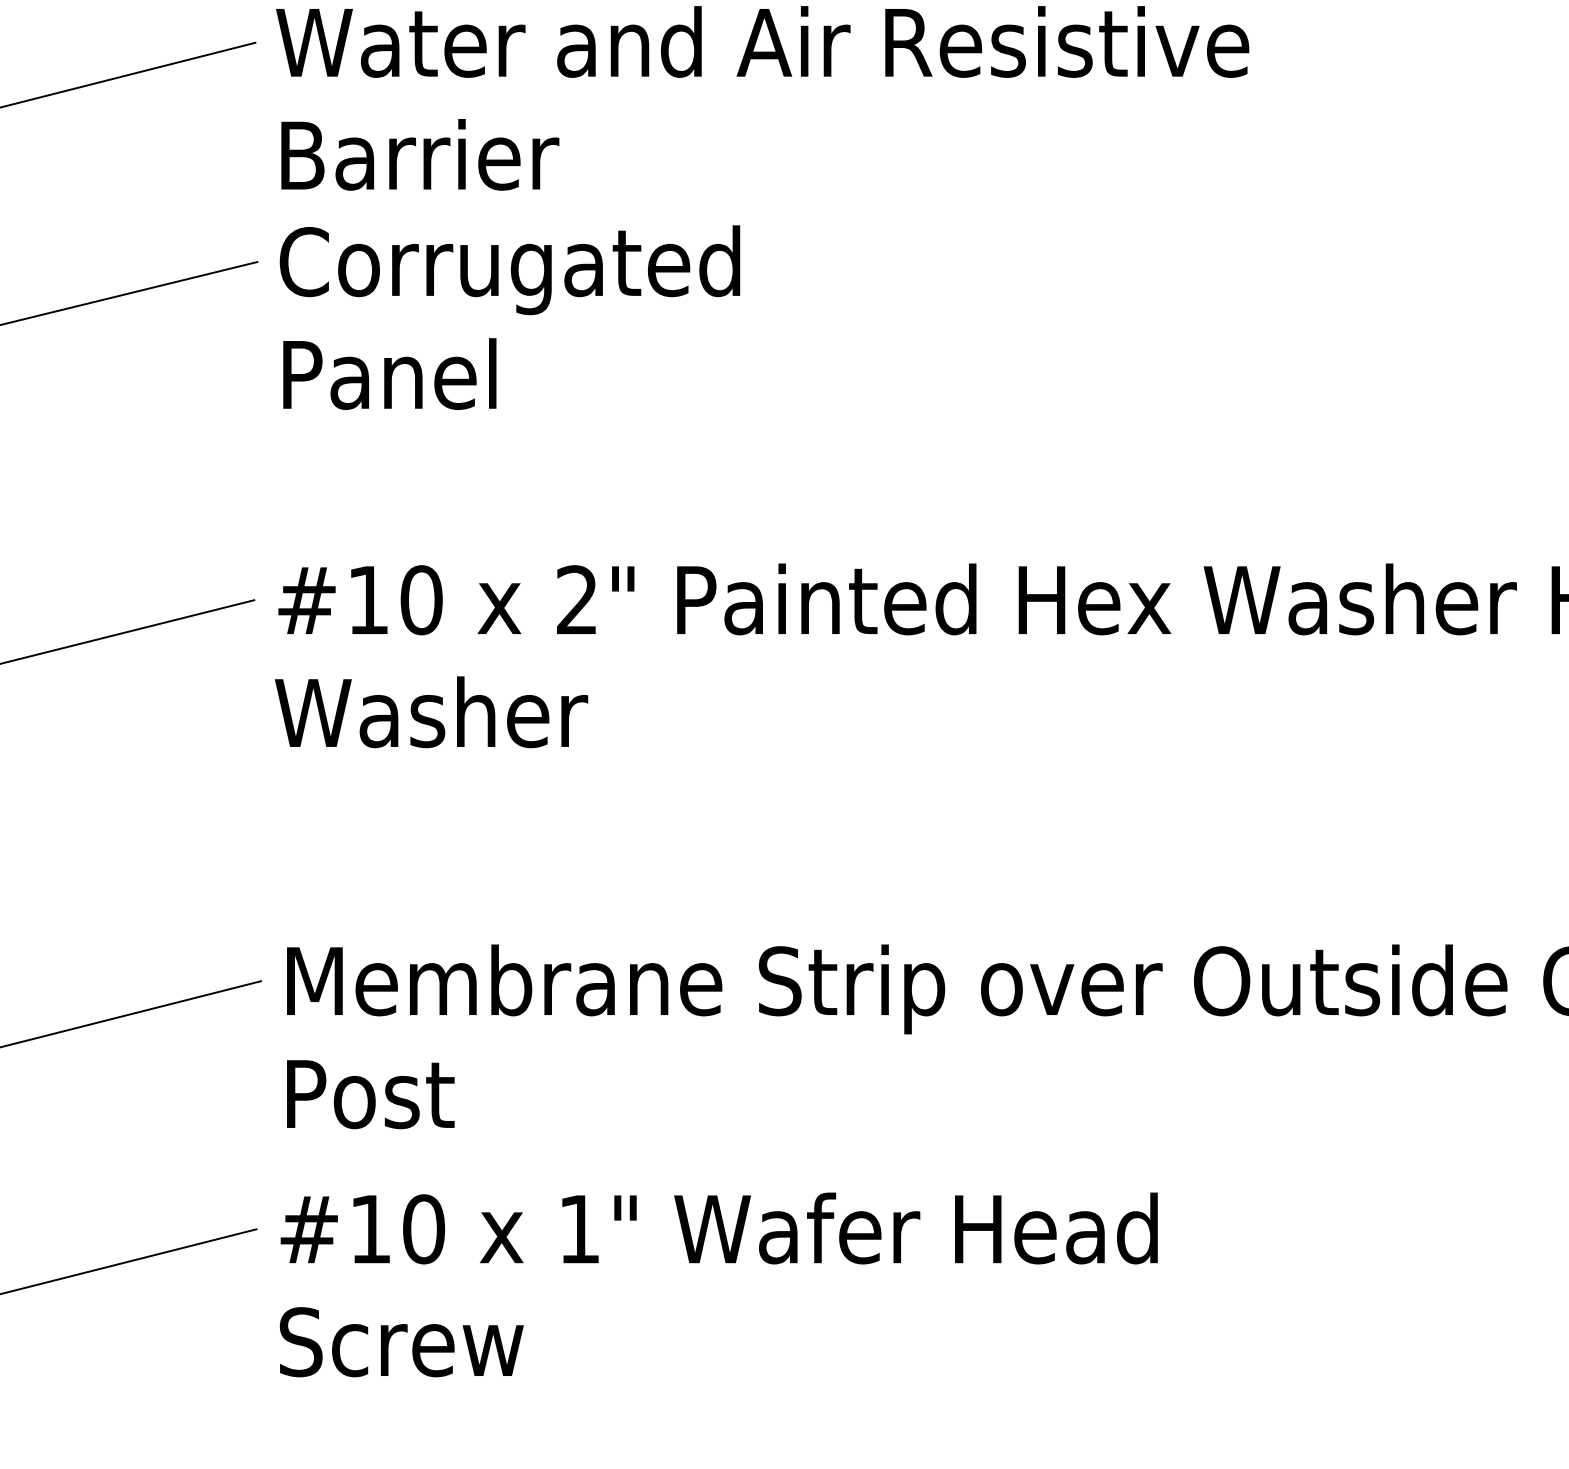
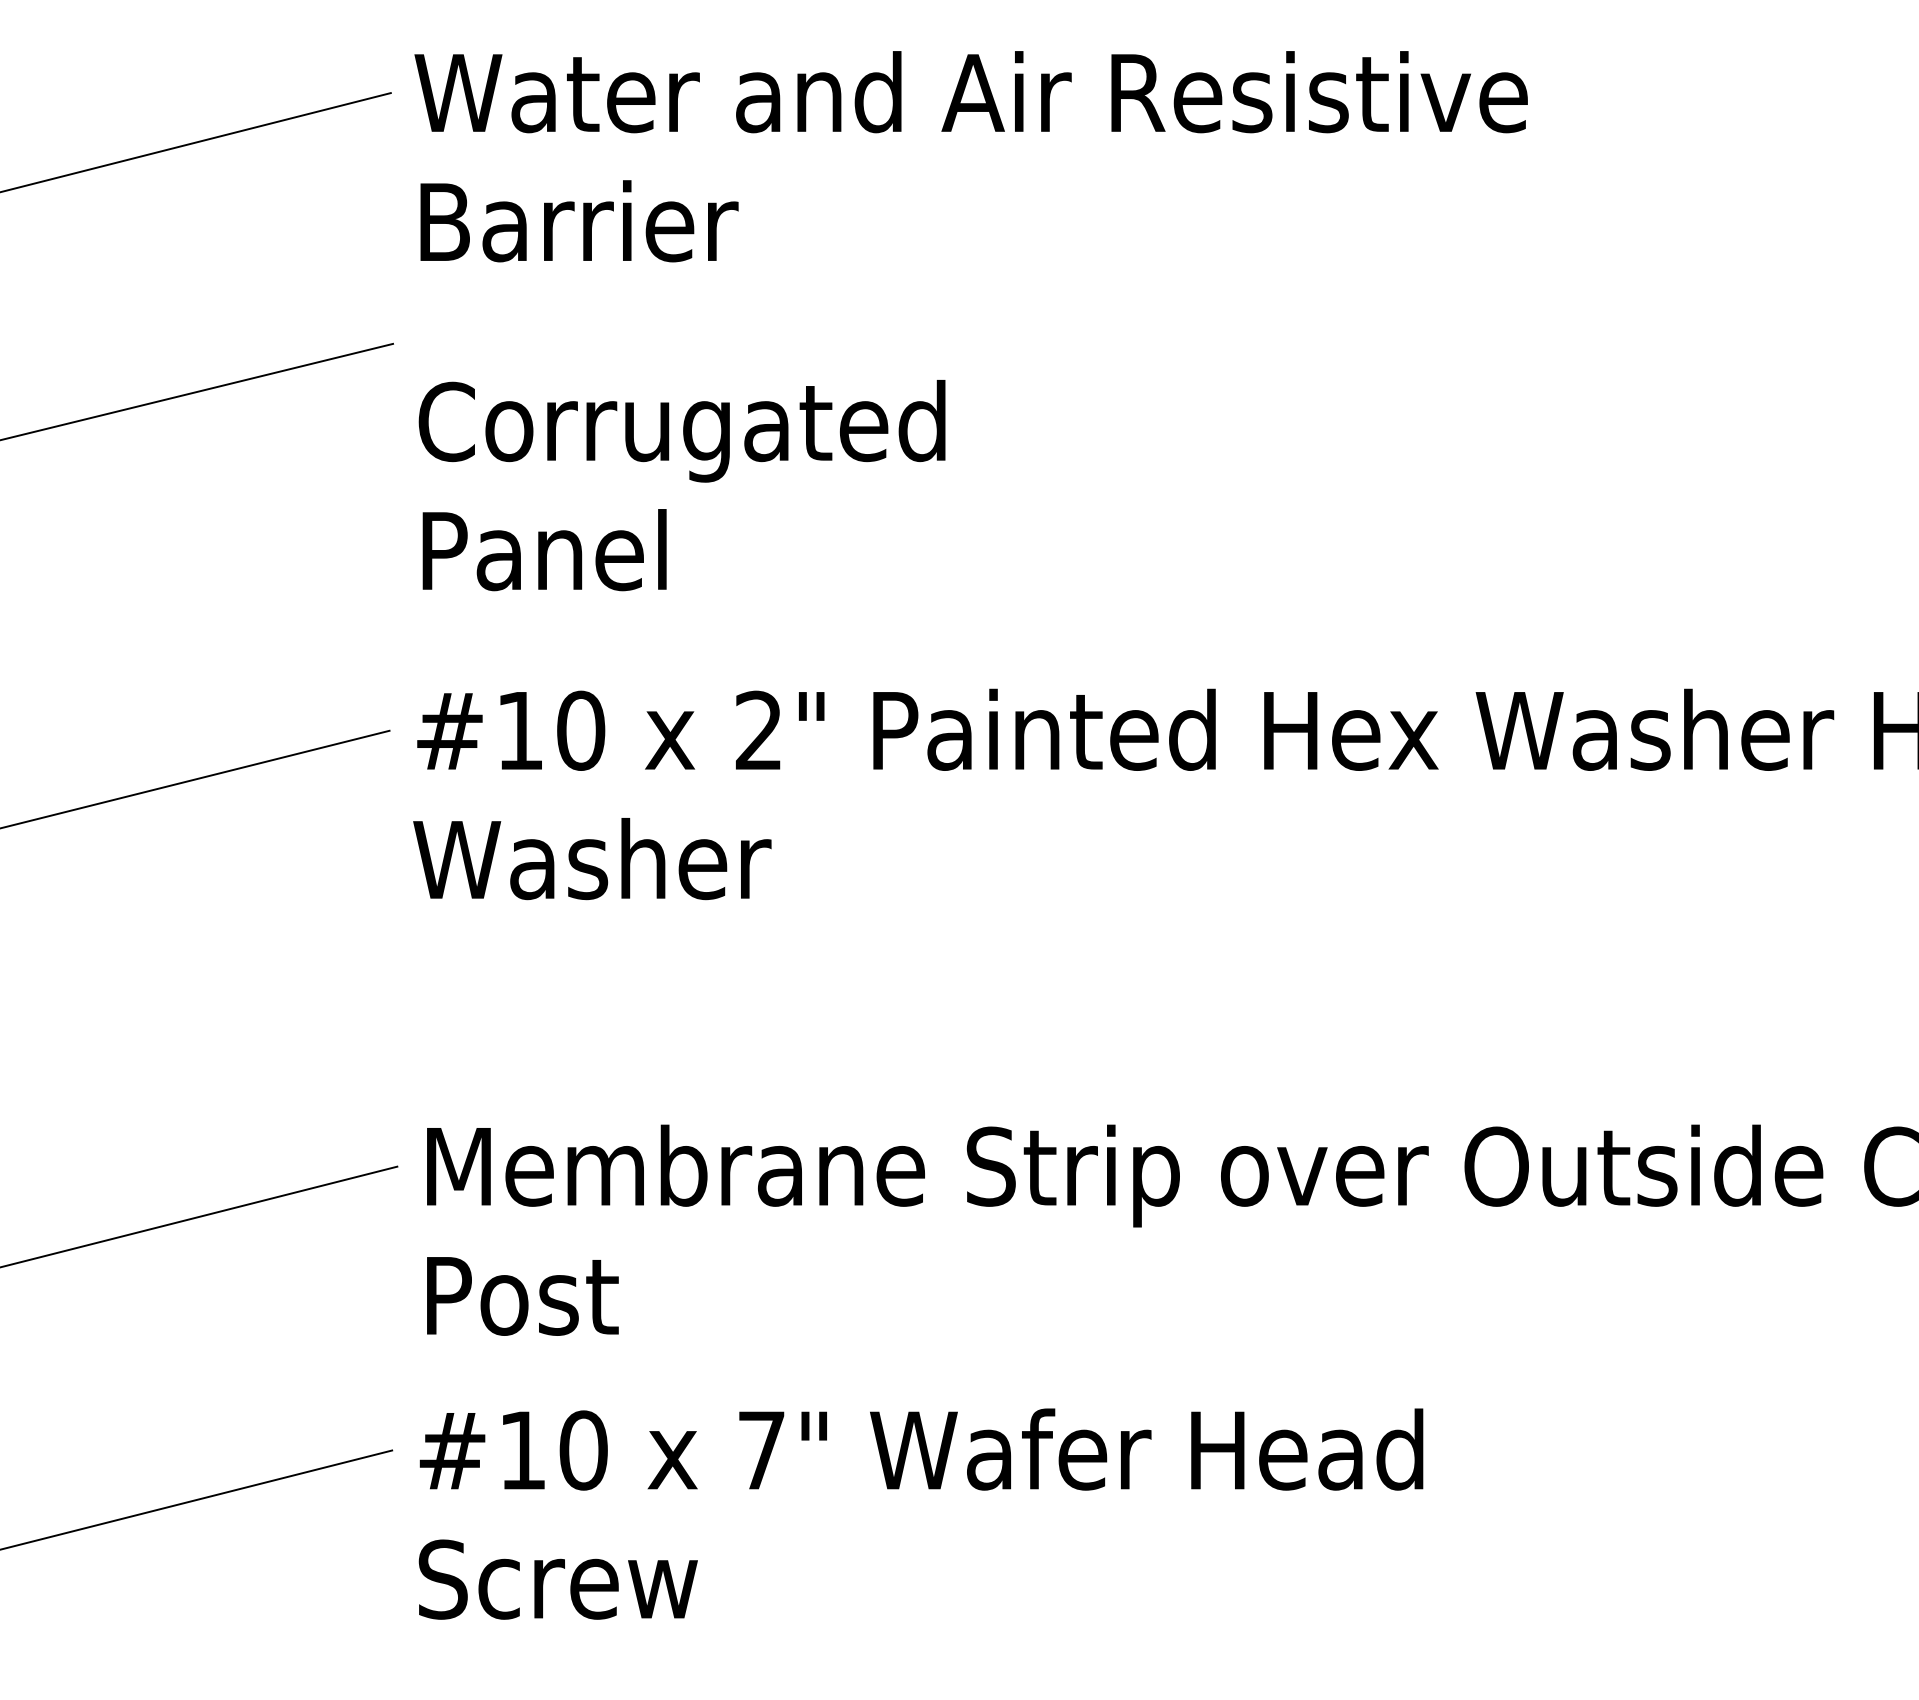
text: (509, 317) -> (681, 485), moved
text: (579, 1229) -> (761, 1450), 1" -> 7"

